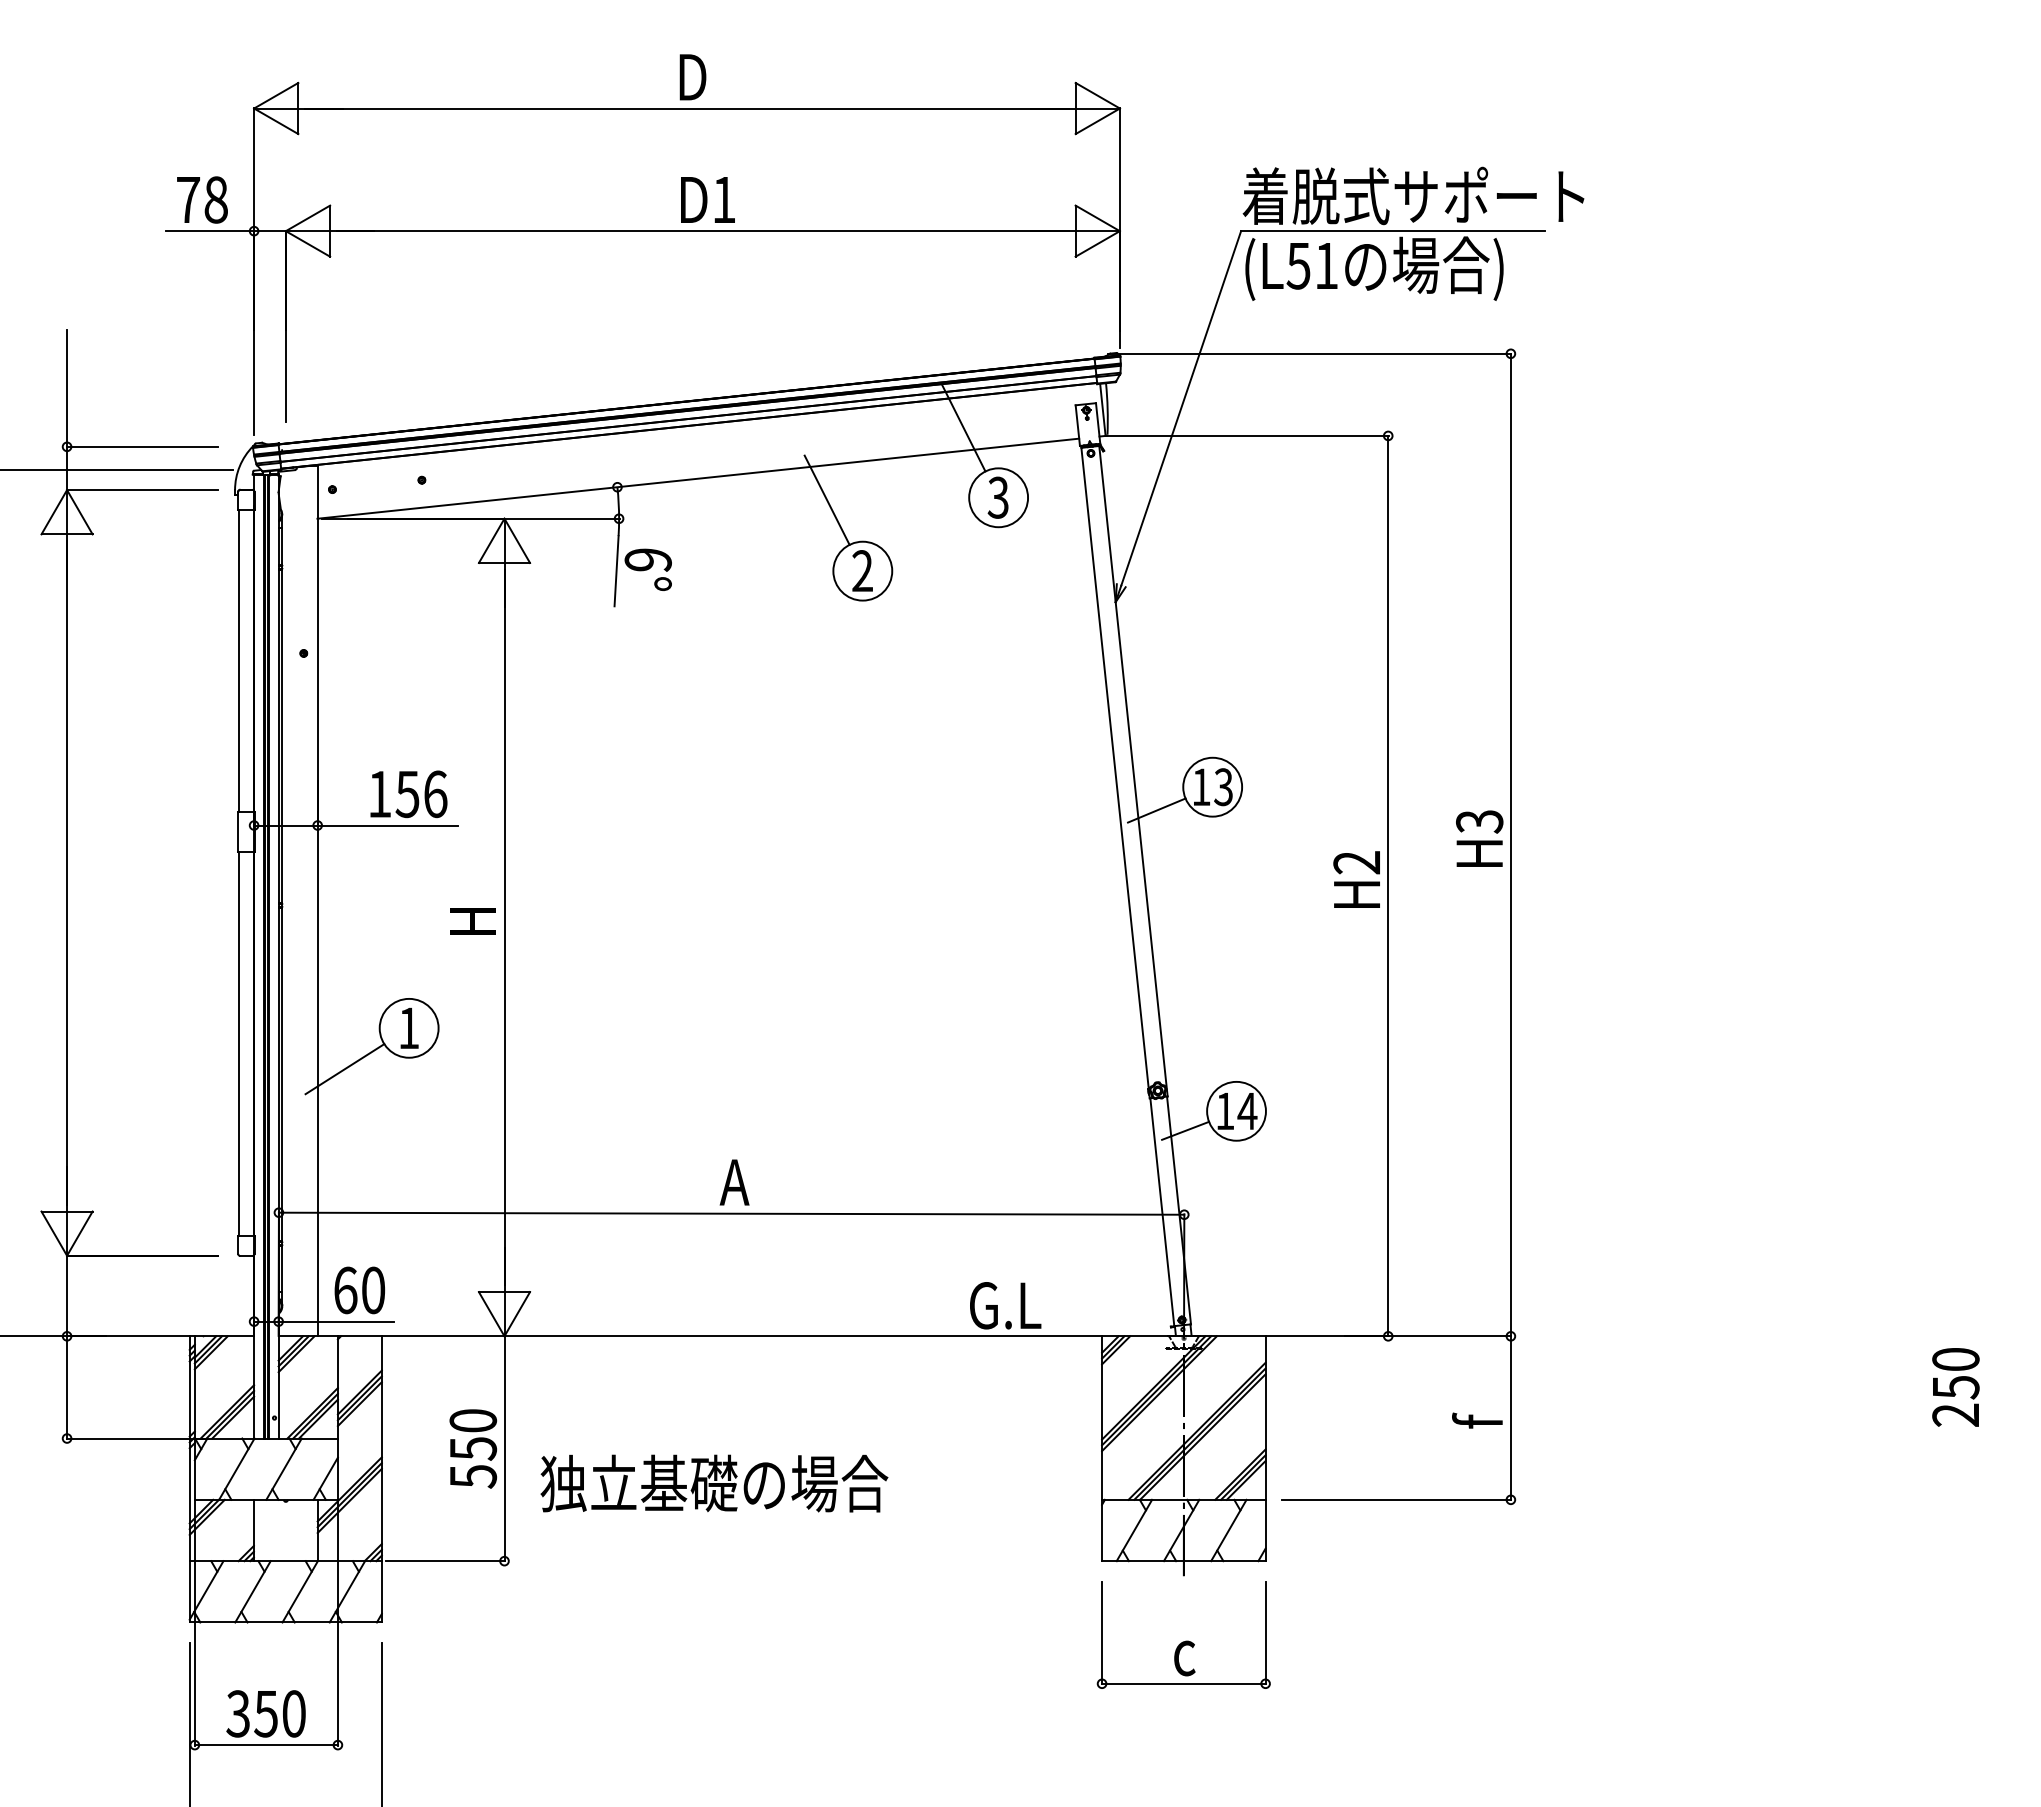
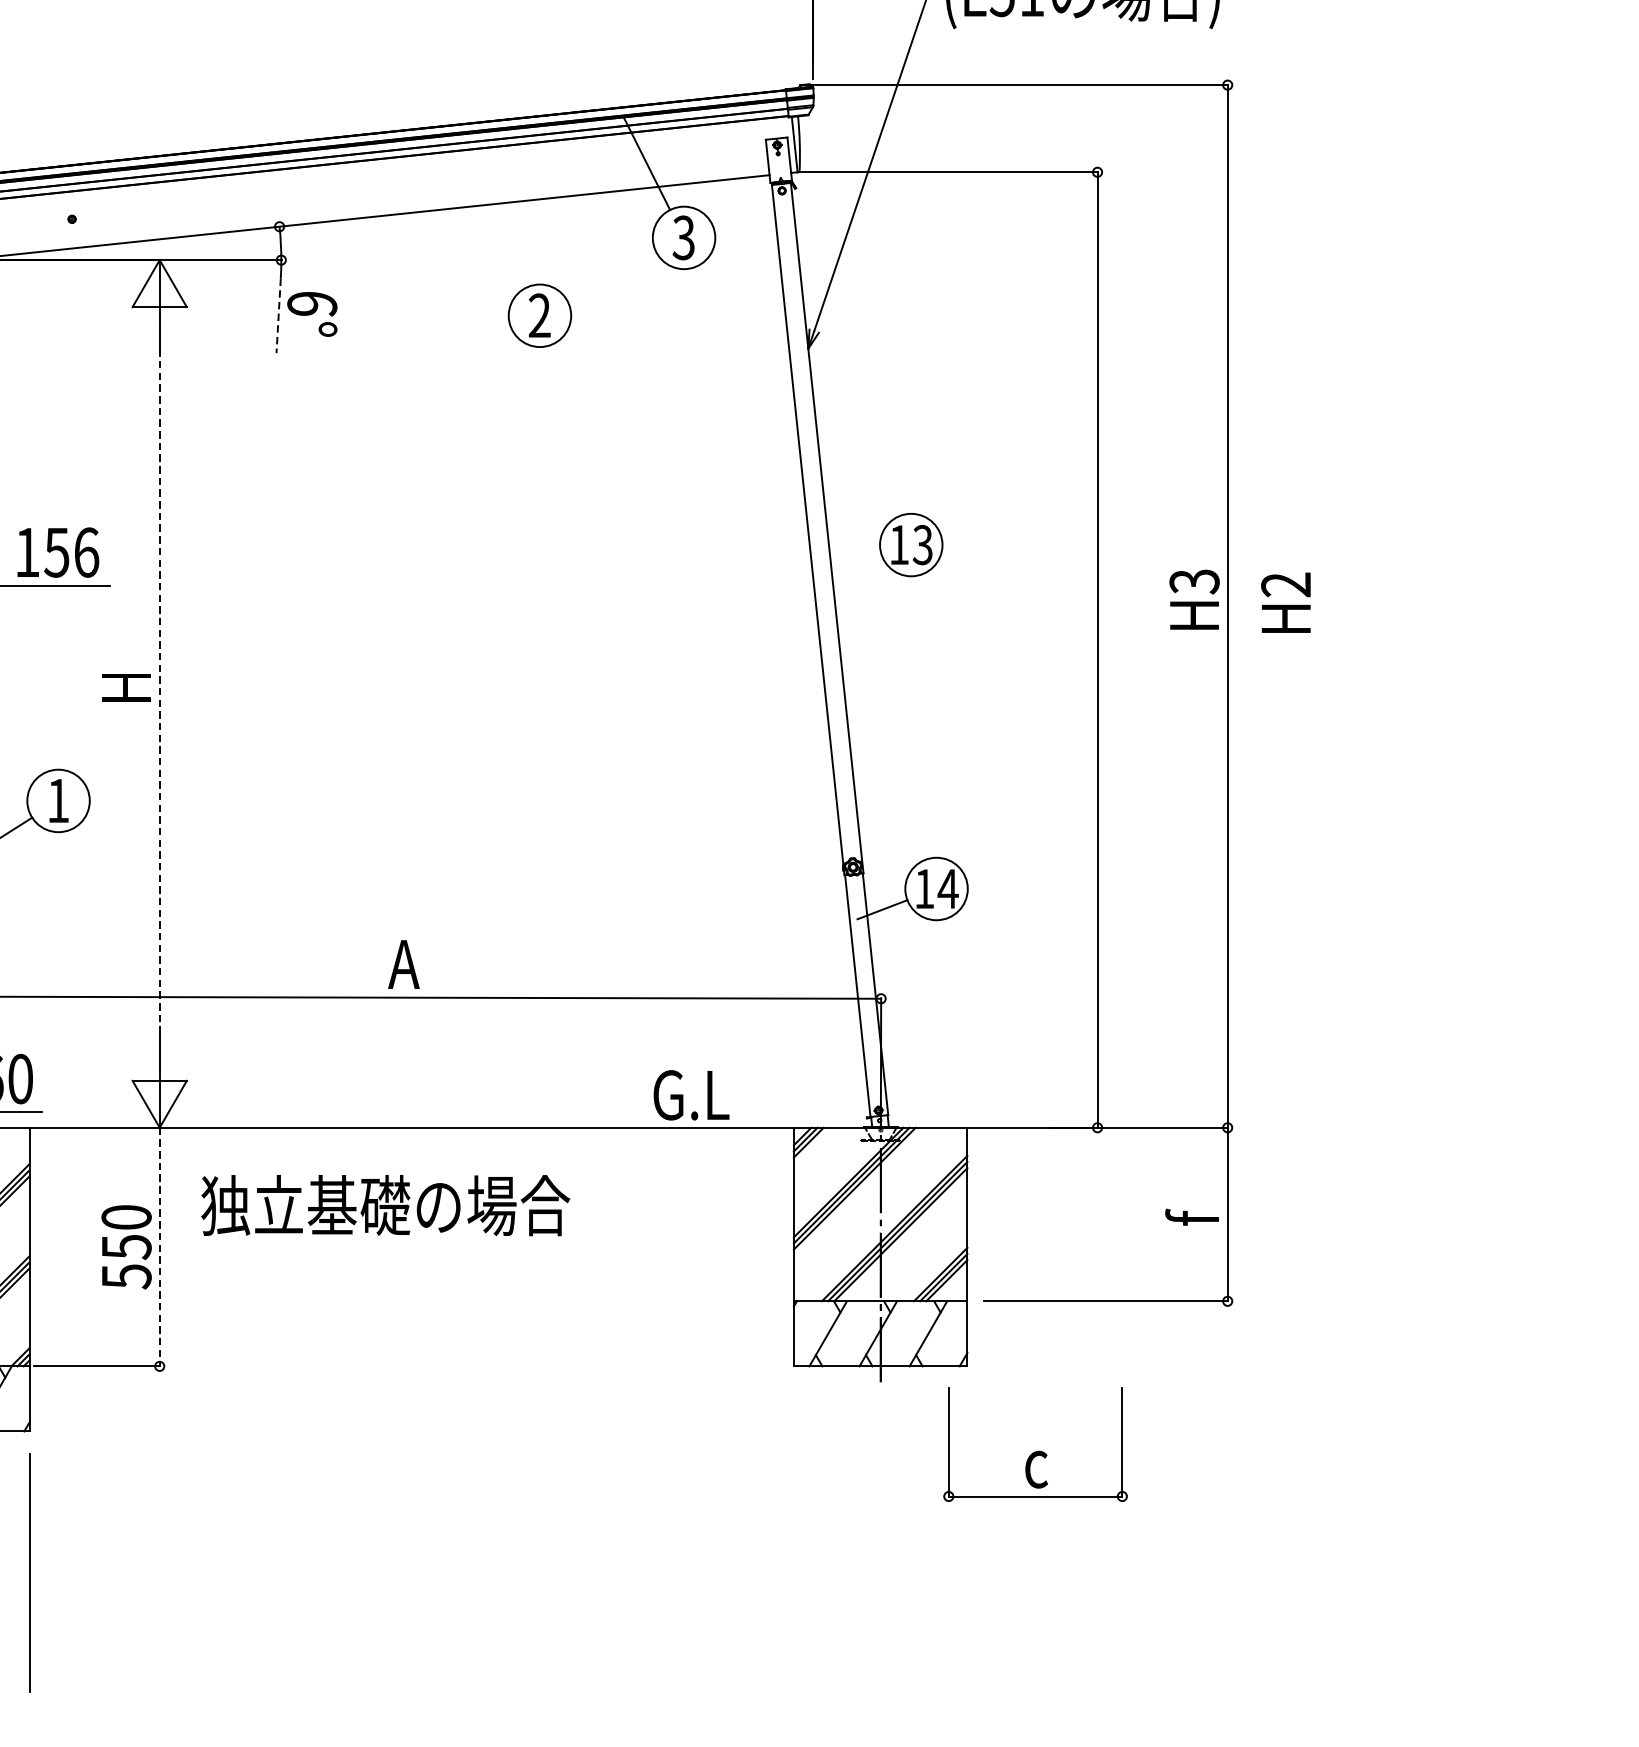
line: (826, 499) -> (501, 239), removed
line: (616, 571) -> (278, 316), solid -> dashed
line: (1156, 810) -> (851, 569), removed
text: (1356, 879) -> (1285, 602), moved
line: (504, 927) -> (159, 693), solid -> dashed
line: (504, 1449) -> (159, 1247), solid -> dashed
text: (714, 1483) -> (385, 1205), moved
part: (1185, 1640) -> (1037, 1450), moved

